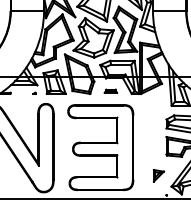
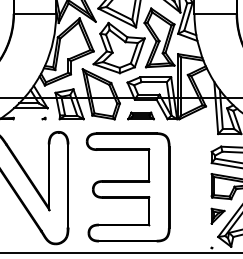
part: (110, 90) -> (140, 115), size x1.67
part: (158, 175) -> (217, 215), moved

